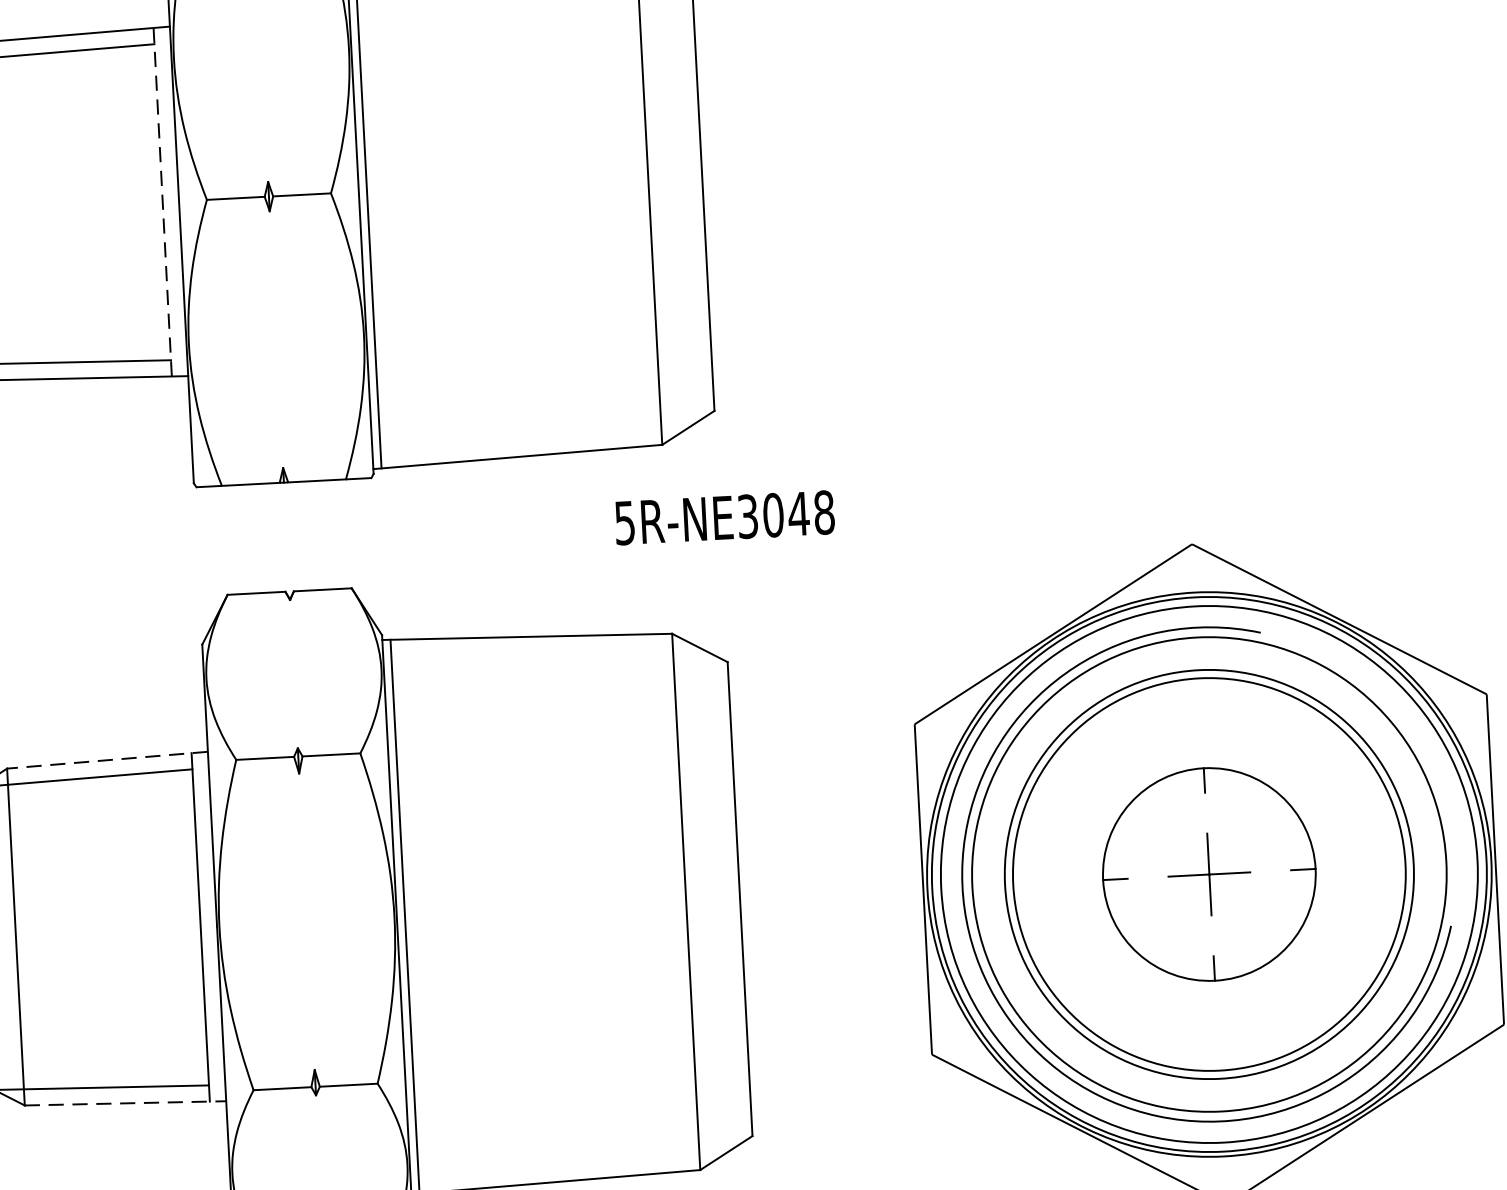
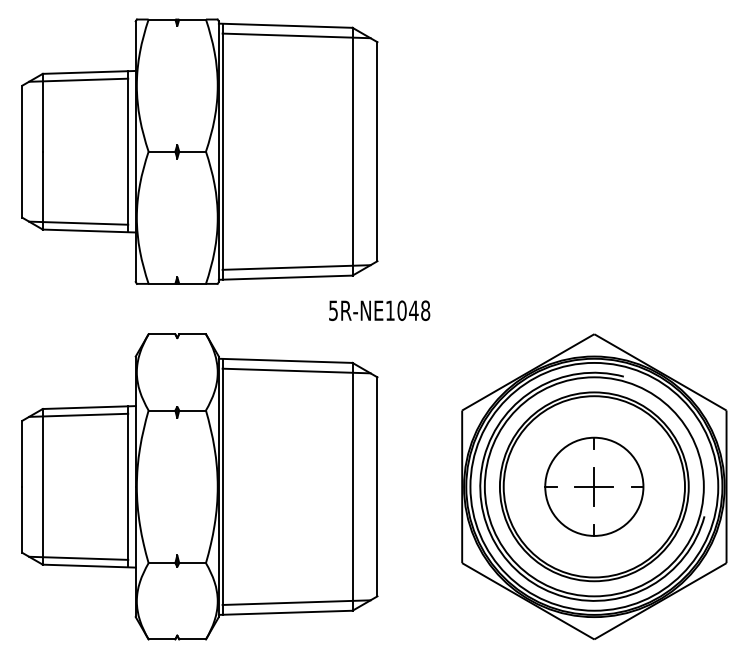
line: (163, 201) -> (128, 151), dashed -> solid
line: (540, 433) -> (296, 267), added
text: (748, 516) -> (390, 310), 5R-NE3048 -> 5R-NE1048
line: (551, 656) -> (296, 370), added
line: (105, 760) -> (88, 407), dashed -> solid
line: (125, 1104) -> (89, 566), dashed -> solid
line: (577, 1158) -> (296, 602), added

